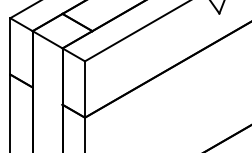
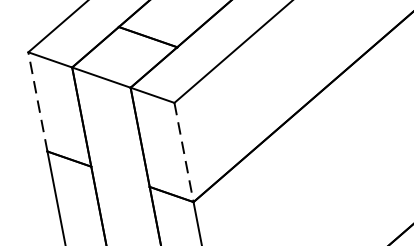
line: (10, 45) -> (37, 100), solid -> dashed
line: (85, 90) -> (185, 154), solid -> dashed

